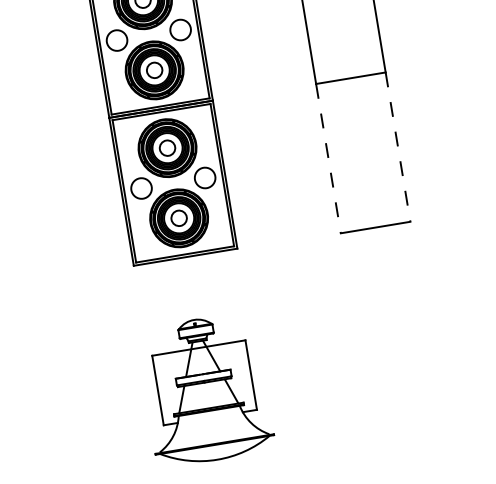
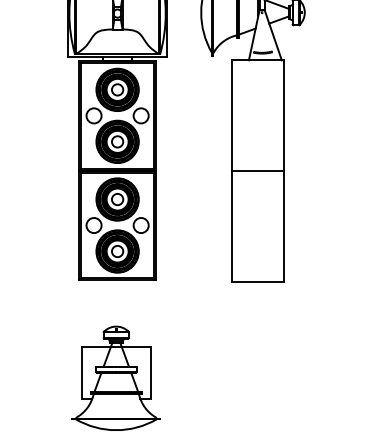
line: (397, 147) -> (283, 226), dashed -> solid
line: (328, 158) -> (232, 226), dashed -> solid

